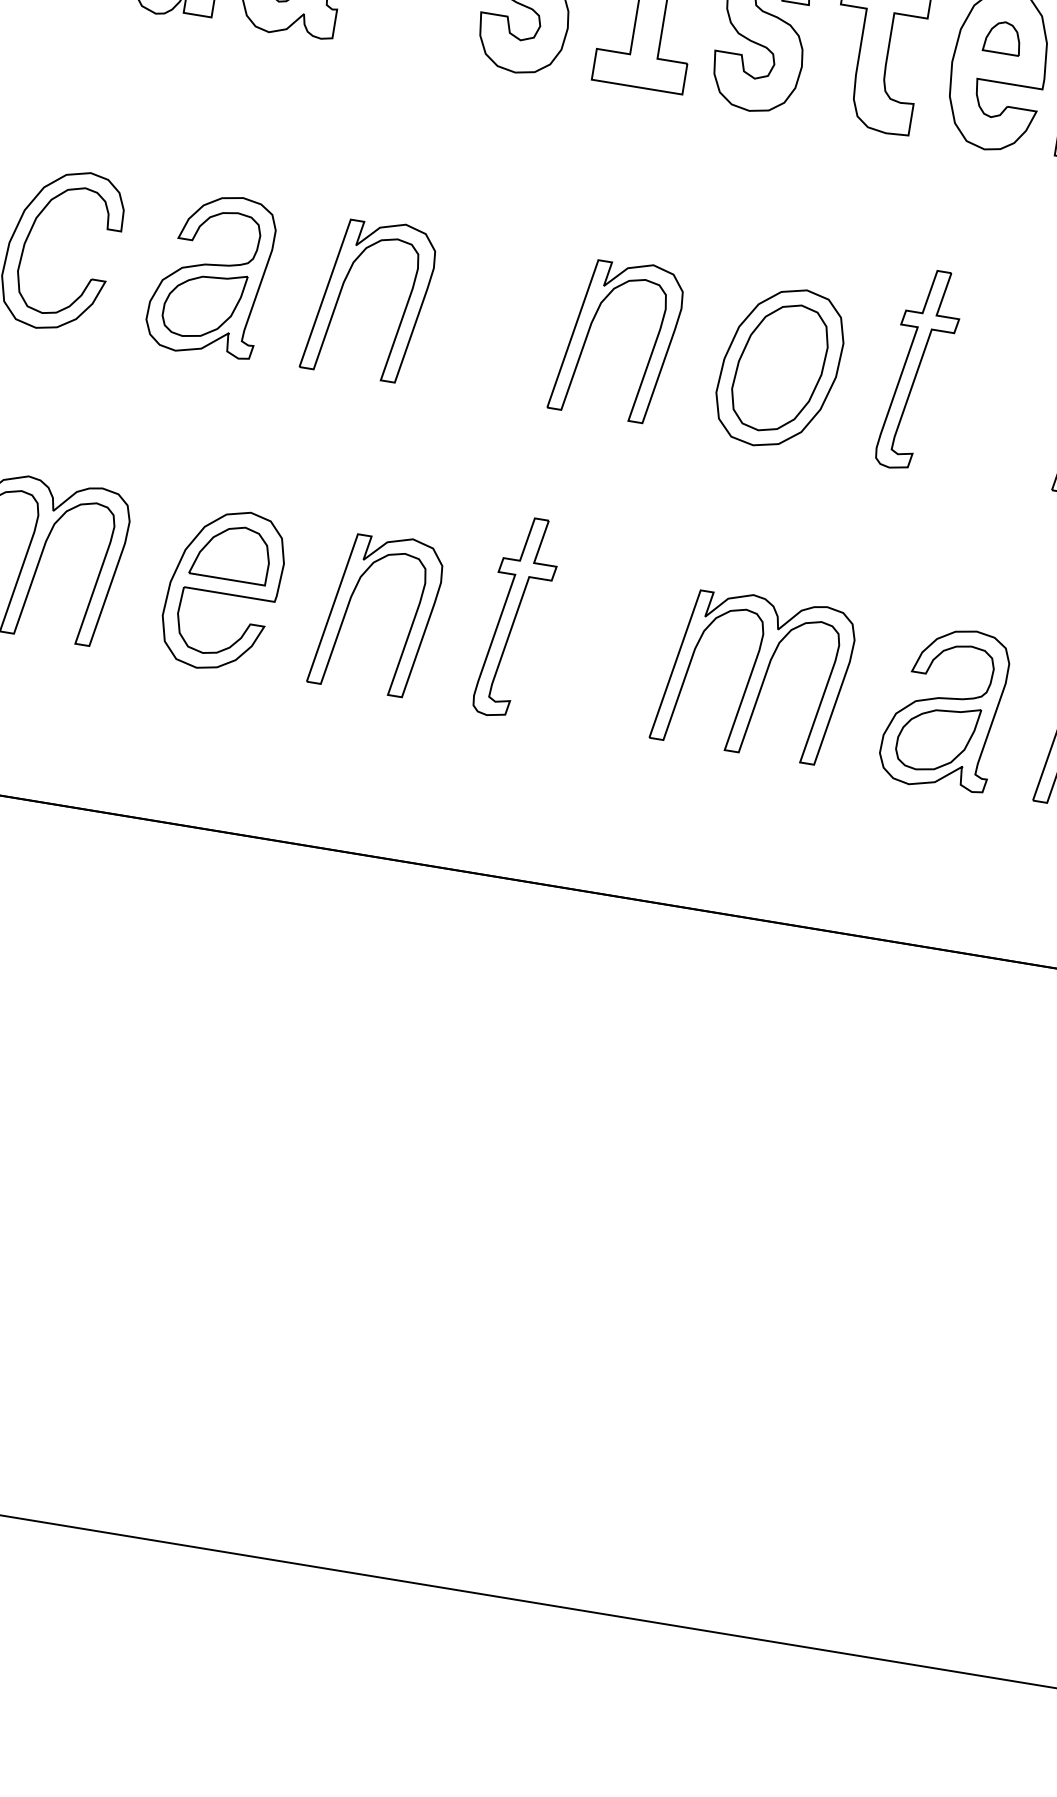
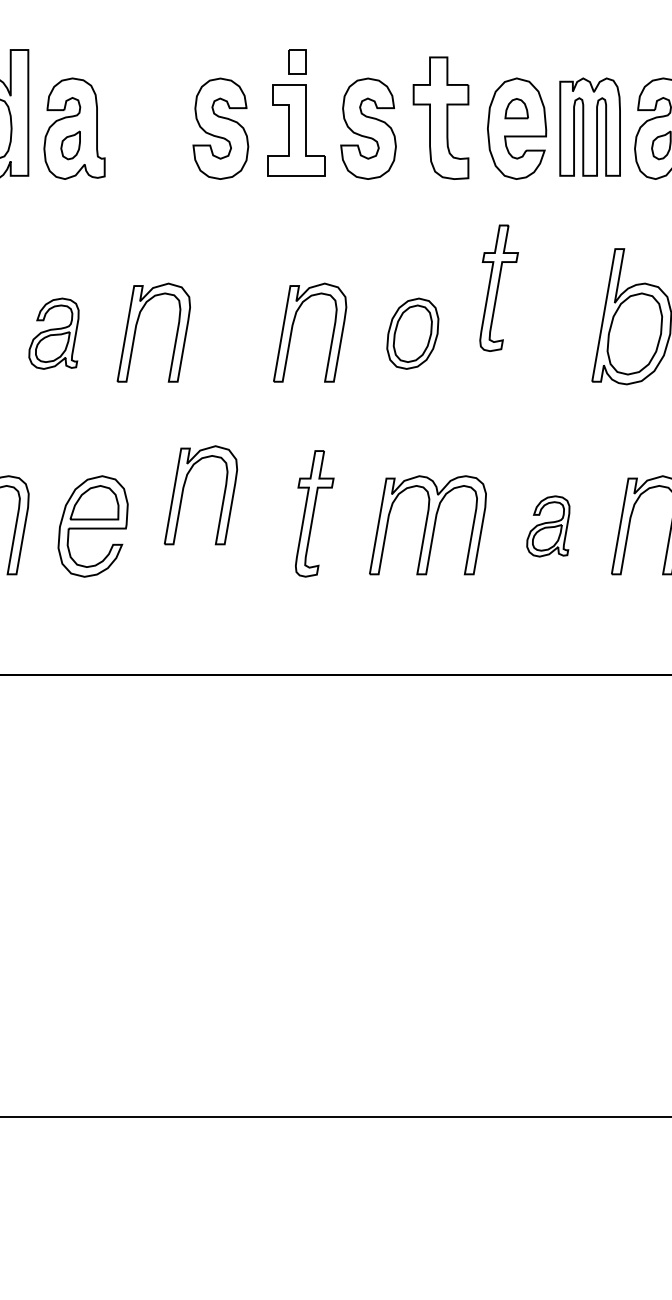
part: (210, 273) -> (53, 333), size x0.7
part: (779, 367) -> (412, 333), size x0.7
part: (919, 368) -> (498, 287), moved
part: (349, 607) -> (183, 494), moved
part: (517, 617) -> (314, 513), moved
part: (945, 708) -> (548, 526), size x0.6

